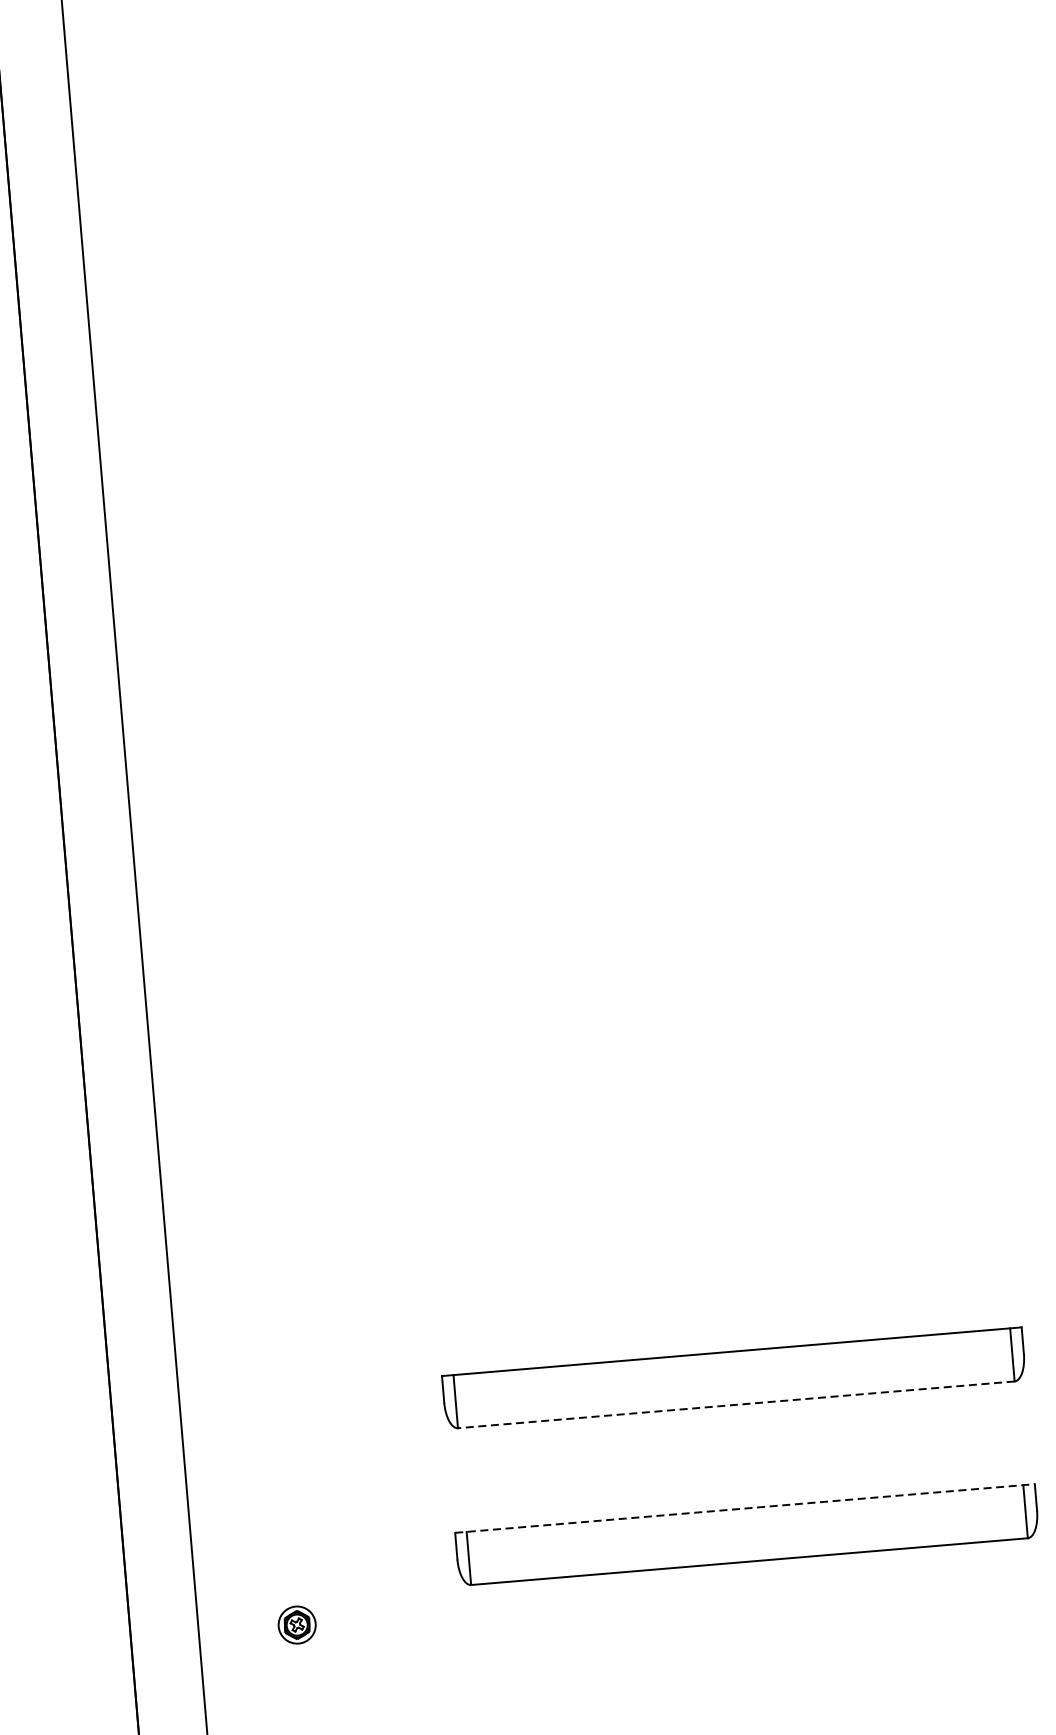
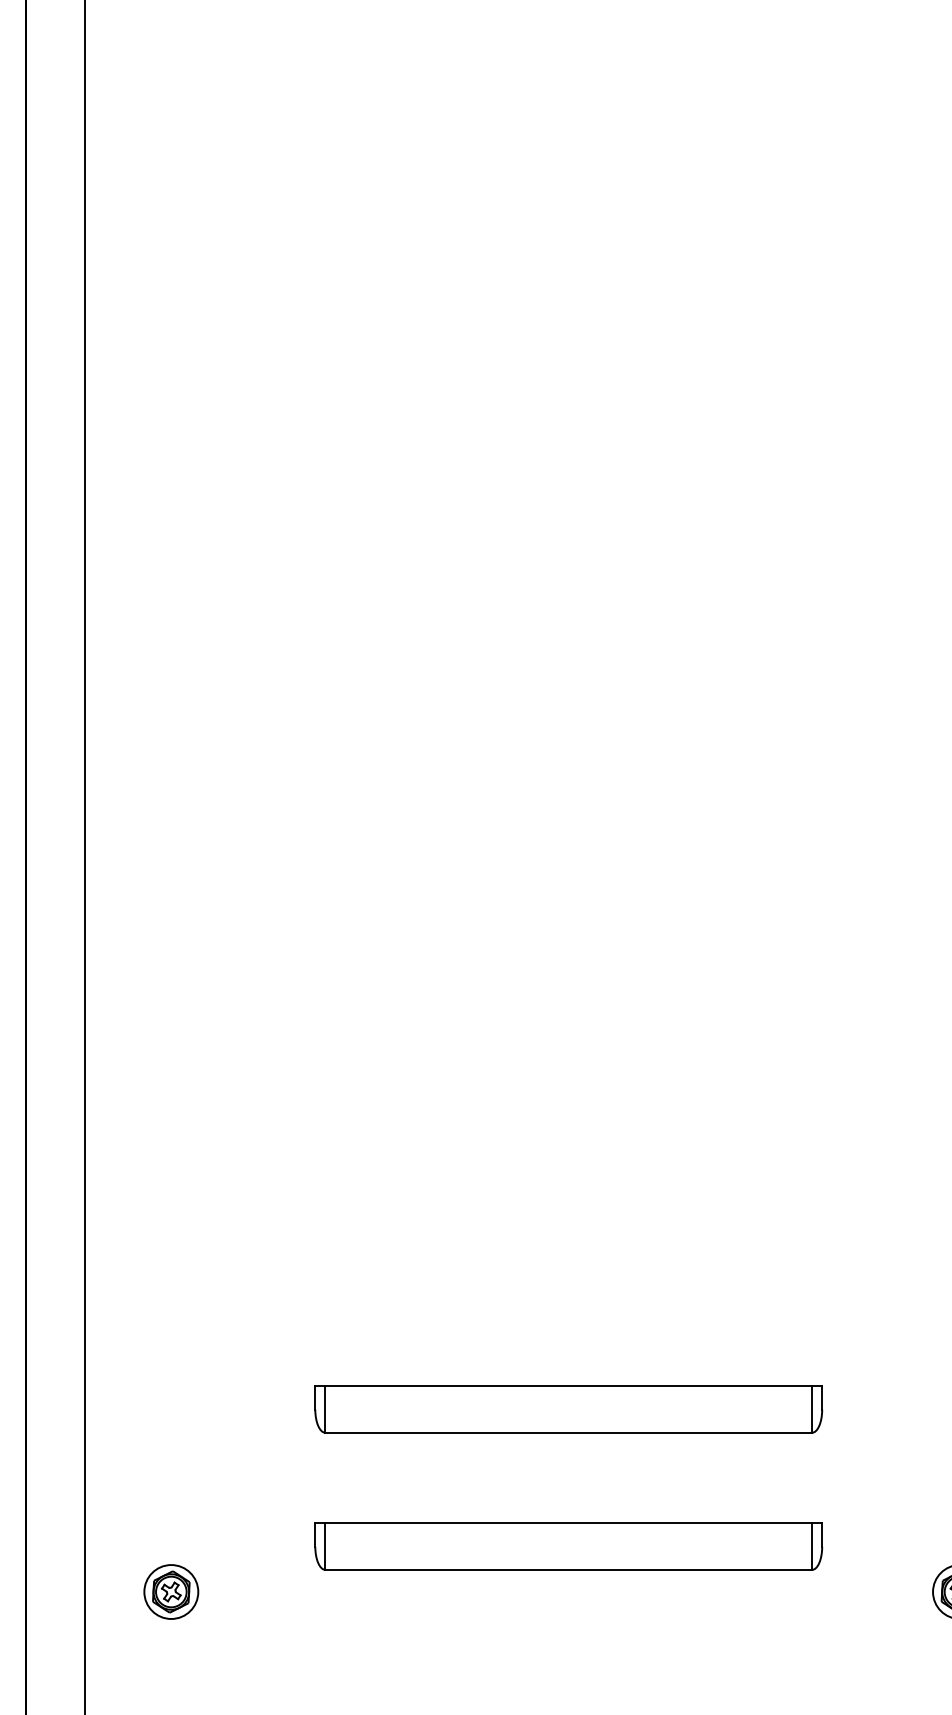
line: (735, 1404) -> (568, 1432), dashed -> solid
line: (745, 1508) -> (569, 1523), dashed -> solid
part: (297, 1624) -> (171, 1591), size x1.67

